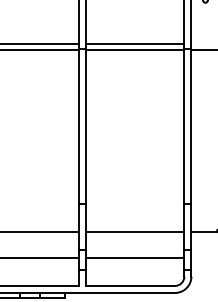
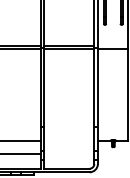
line: (135, 232) -> (69, 141), removed
line: (135, 257) -> (69, 154), removed

